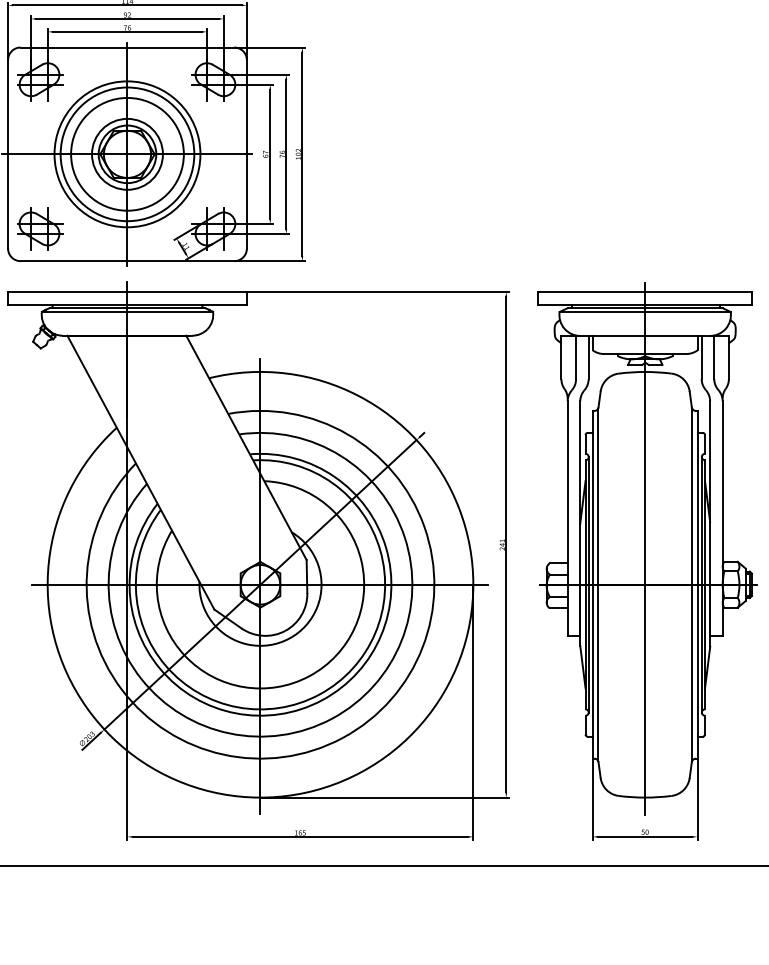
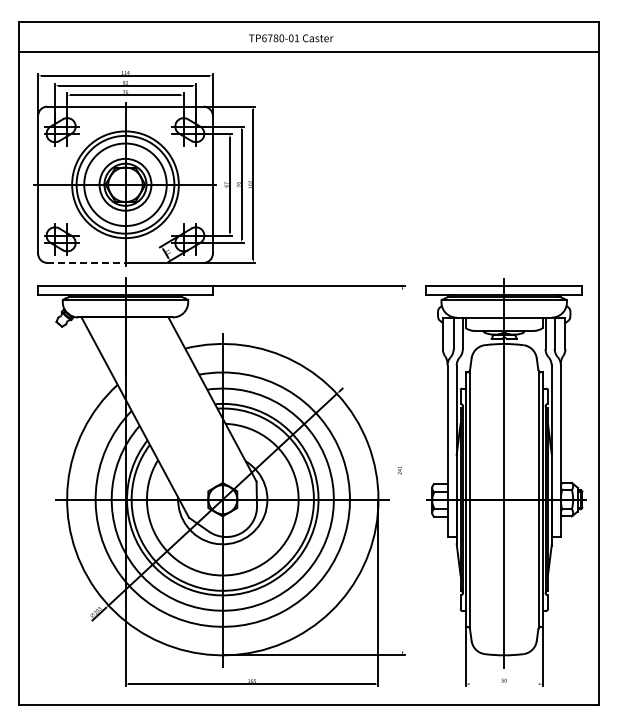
line: (74, 260) -> (86, 262), solid -> dashed
line: (506, 544) -> (402, 470), removed
line: (644, 837) -> (503, 684), removed

